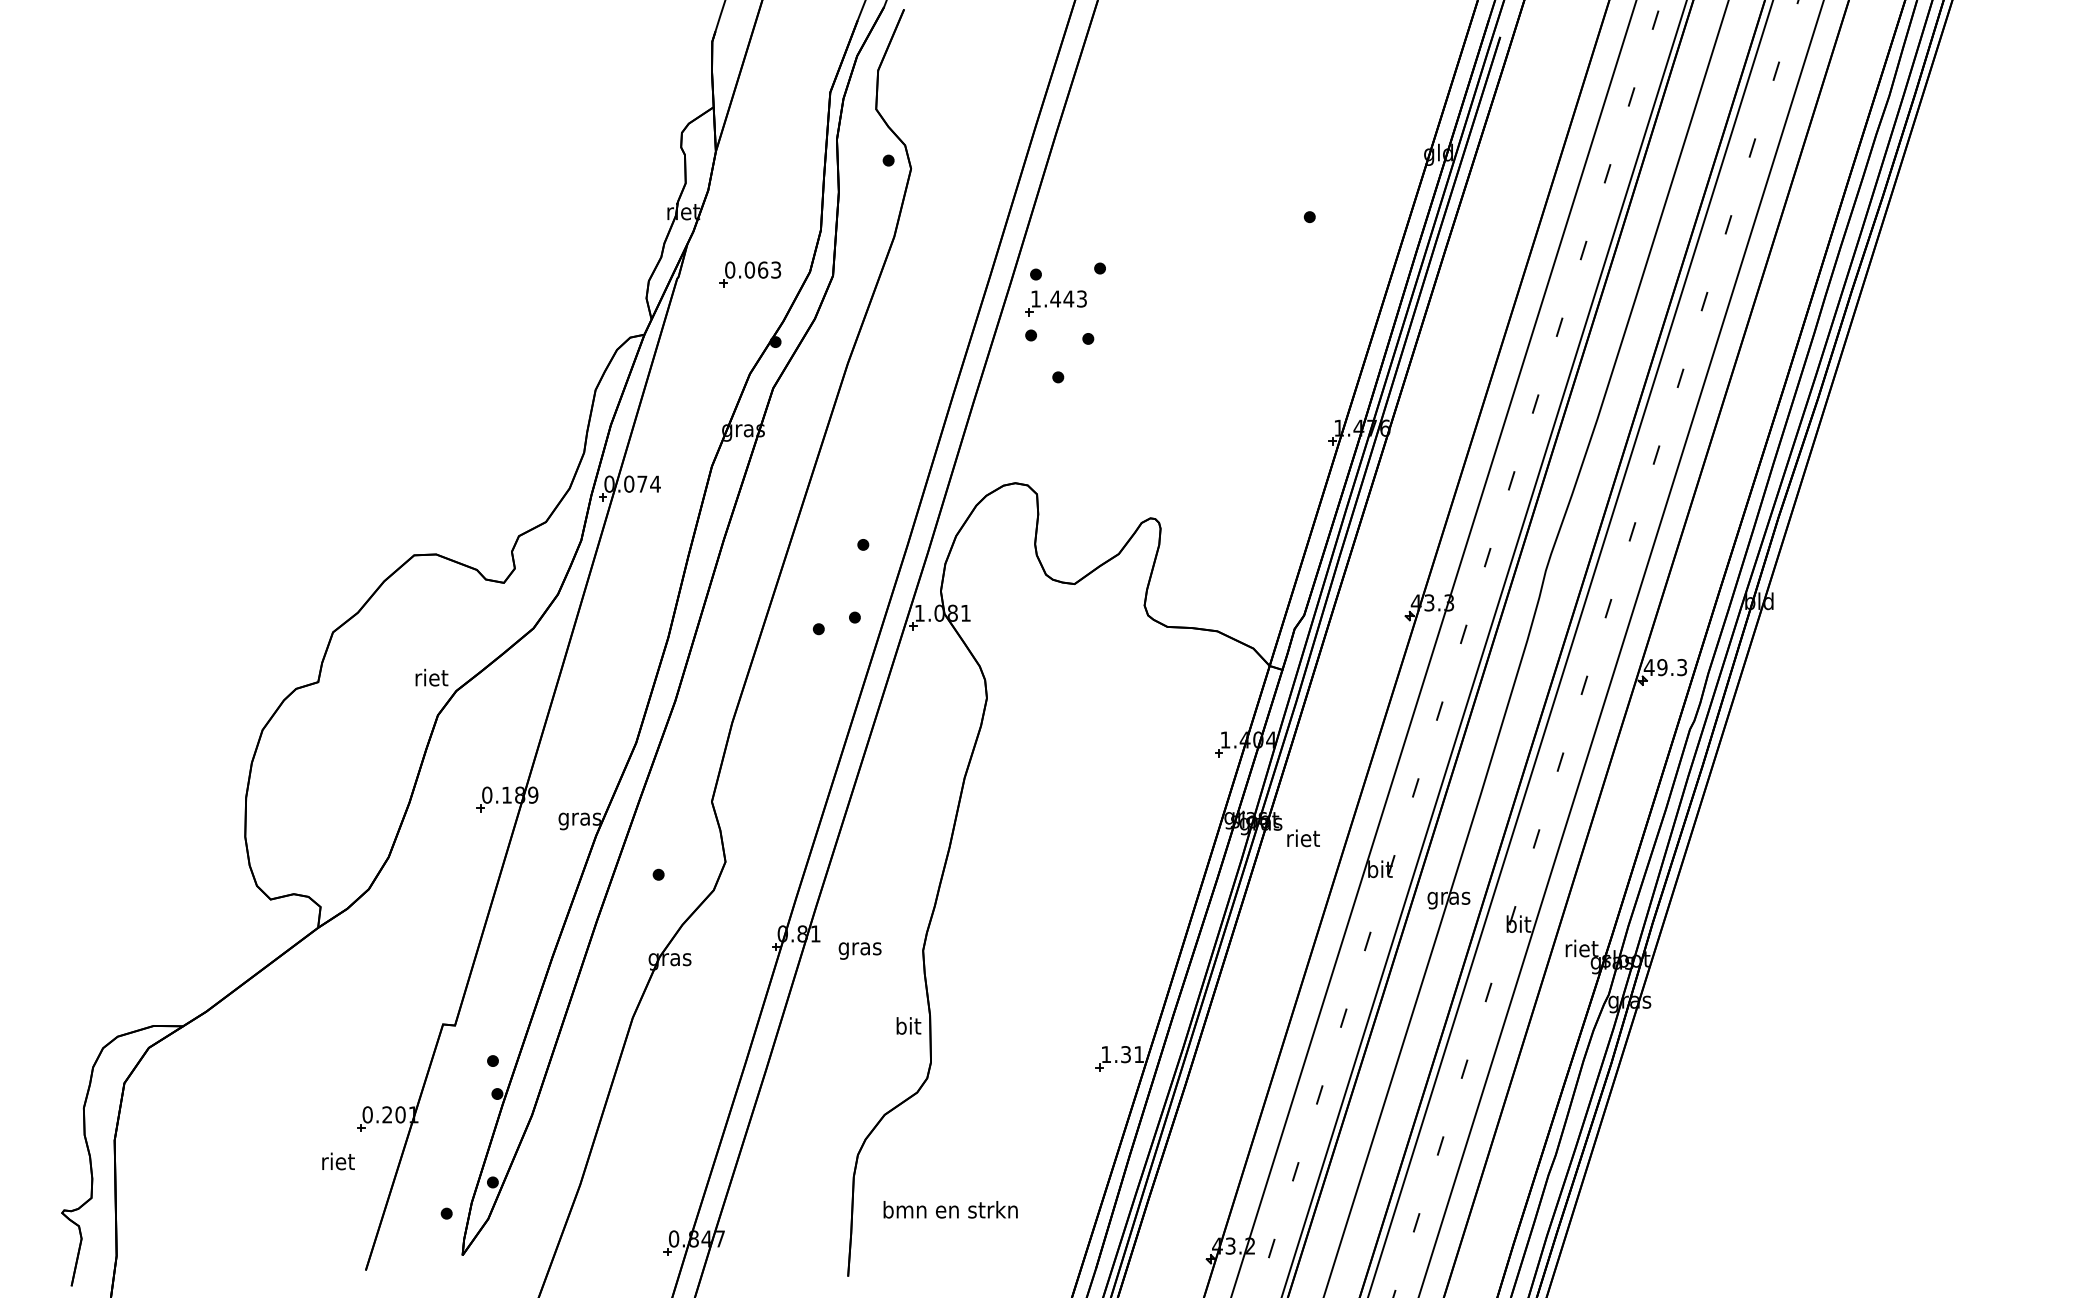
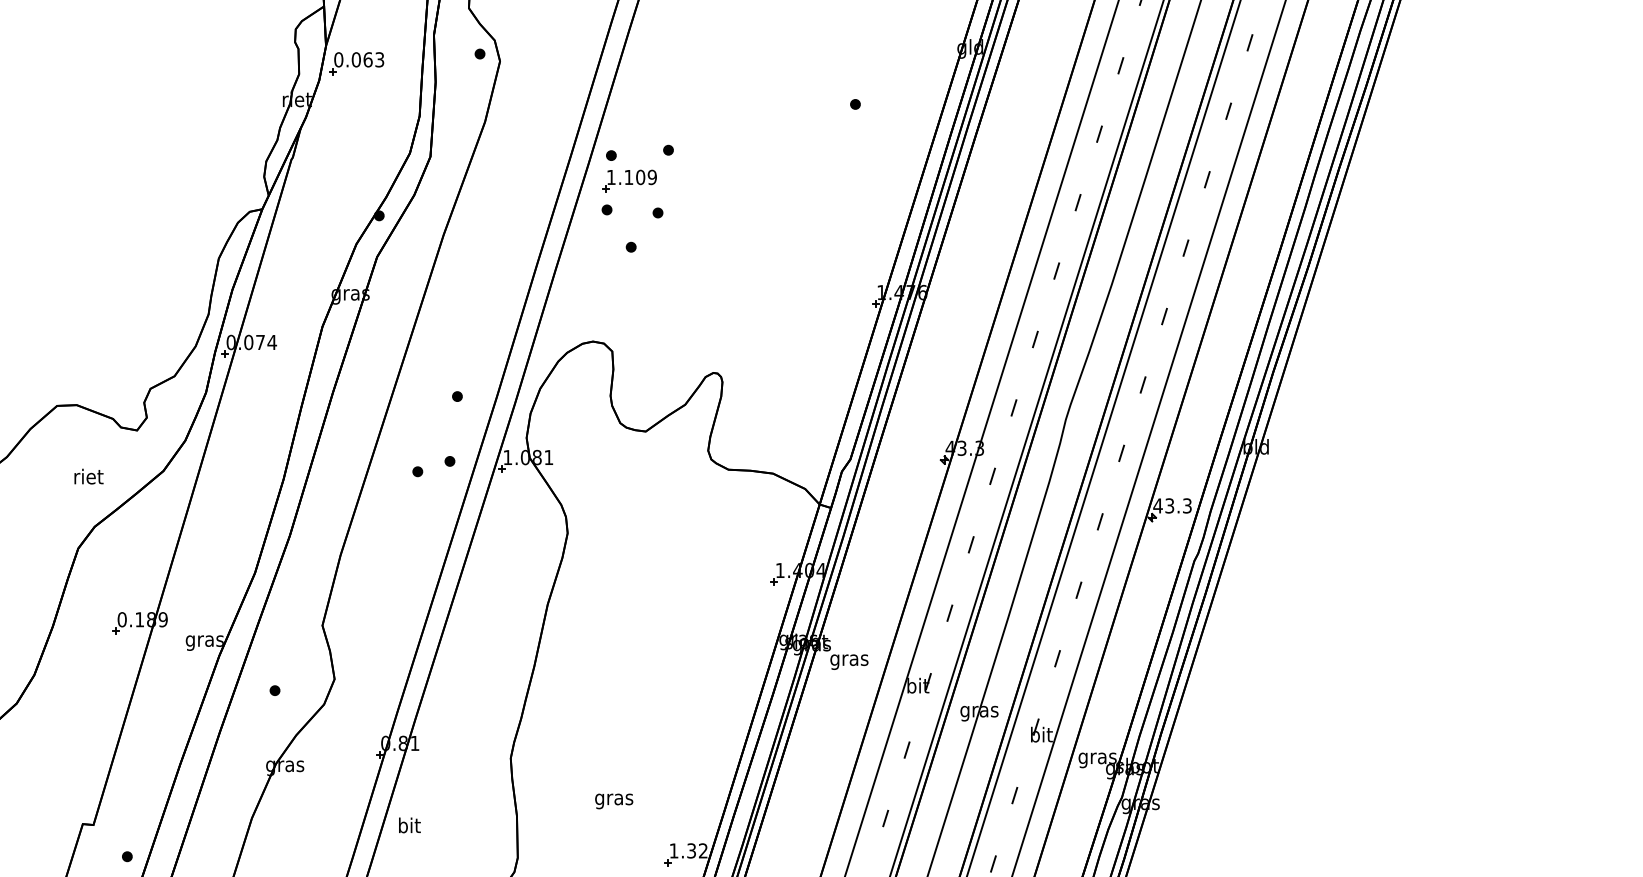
part: (750, 274) -> (356, 63), moved
text: (1068, 298) -> (640, 176), 1.443 -> 1.109
text: (1662, 667) -> (1169, 505), 49.3 -> 43.3
text: (431, 677) -> (88, 476), moved
text: (1302, 840) -> (848, 660), riet -> gras
text: (859, 950) -> (613, 800), moved
text: (1581, 950) -> (1097, 758), riet -> gras
text: (908, 1025) -> (409, 825), moved
text: (1138, 1054) -> (702, 850), 1.31 -> 1.32

